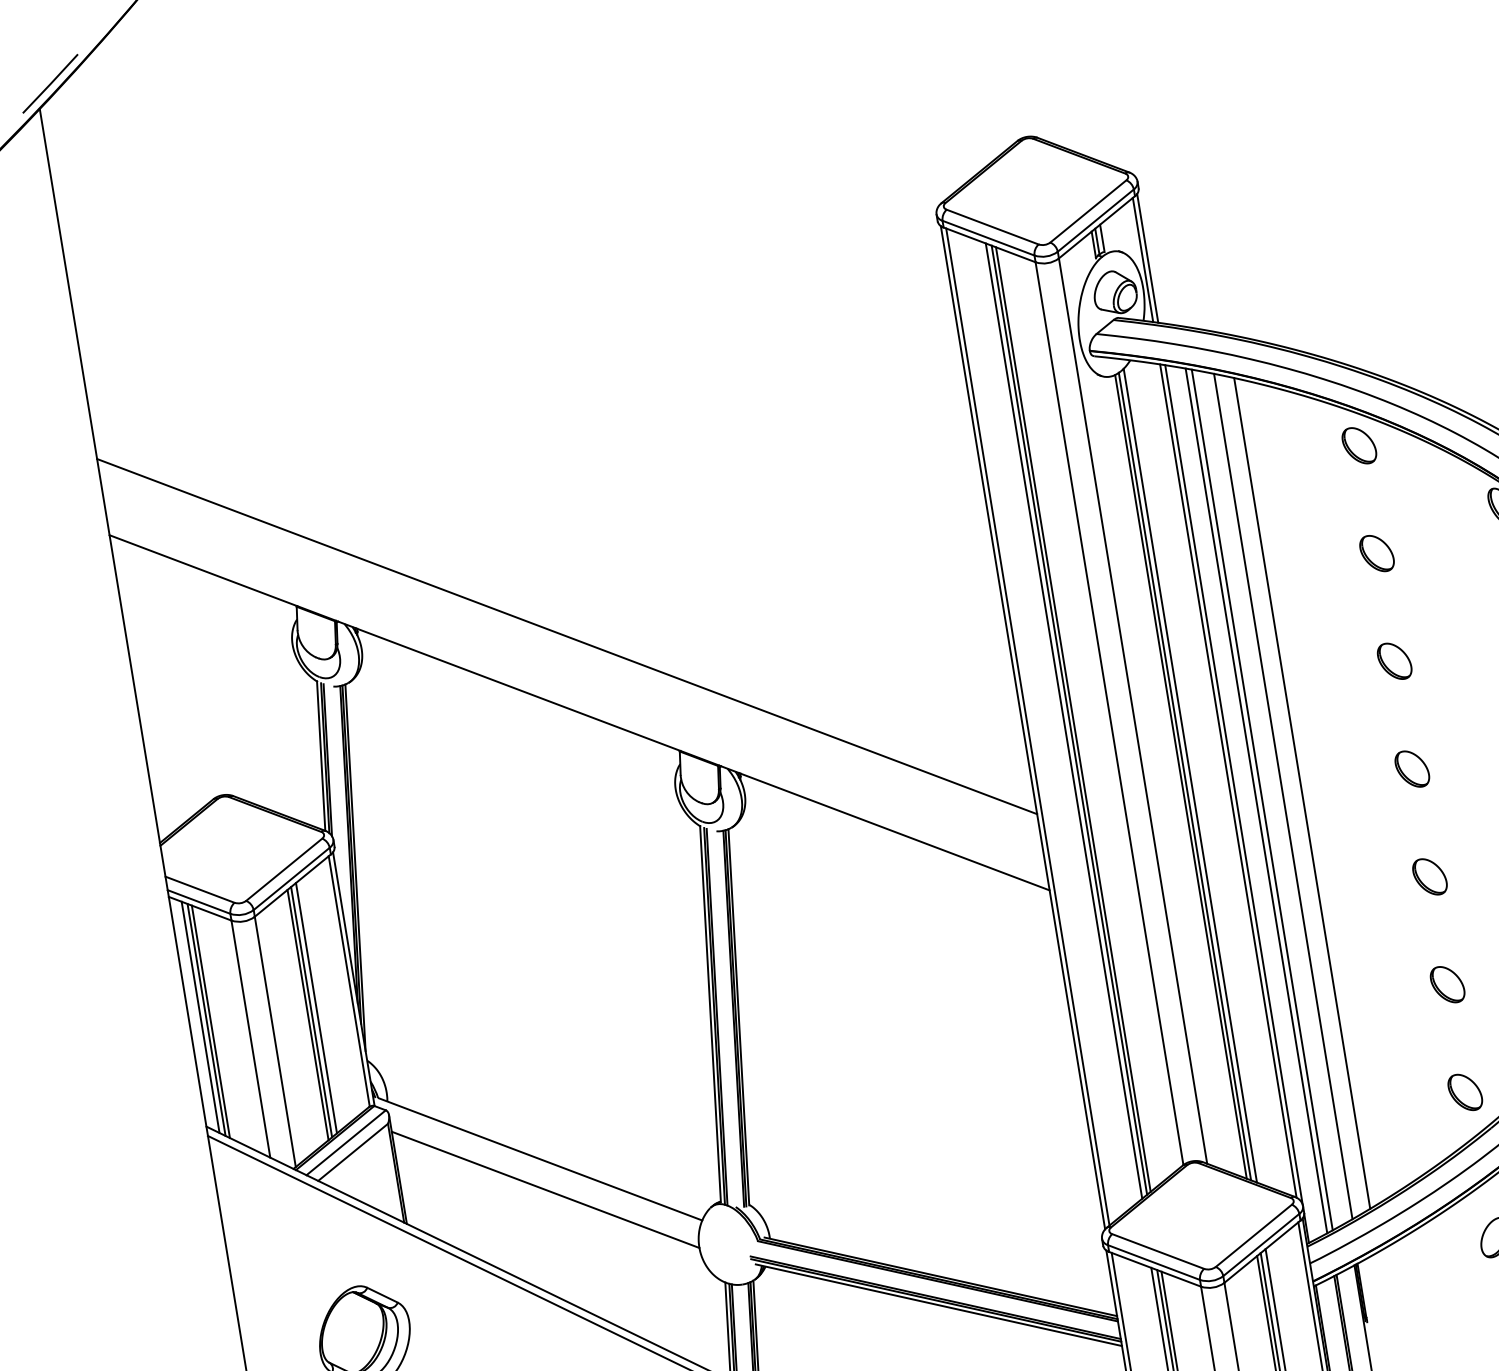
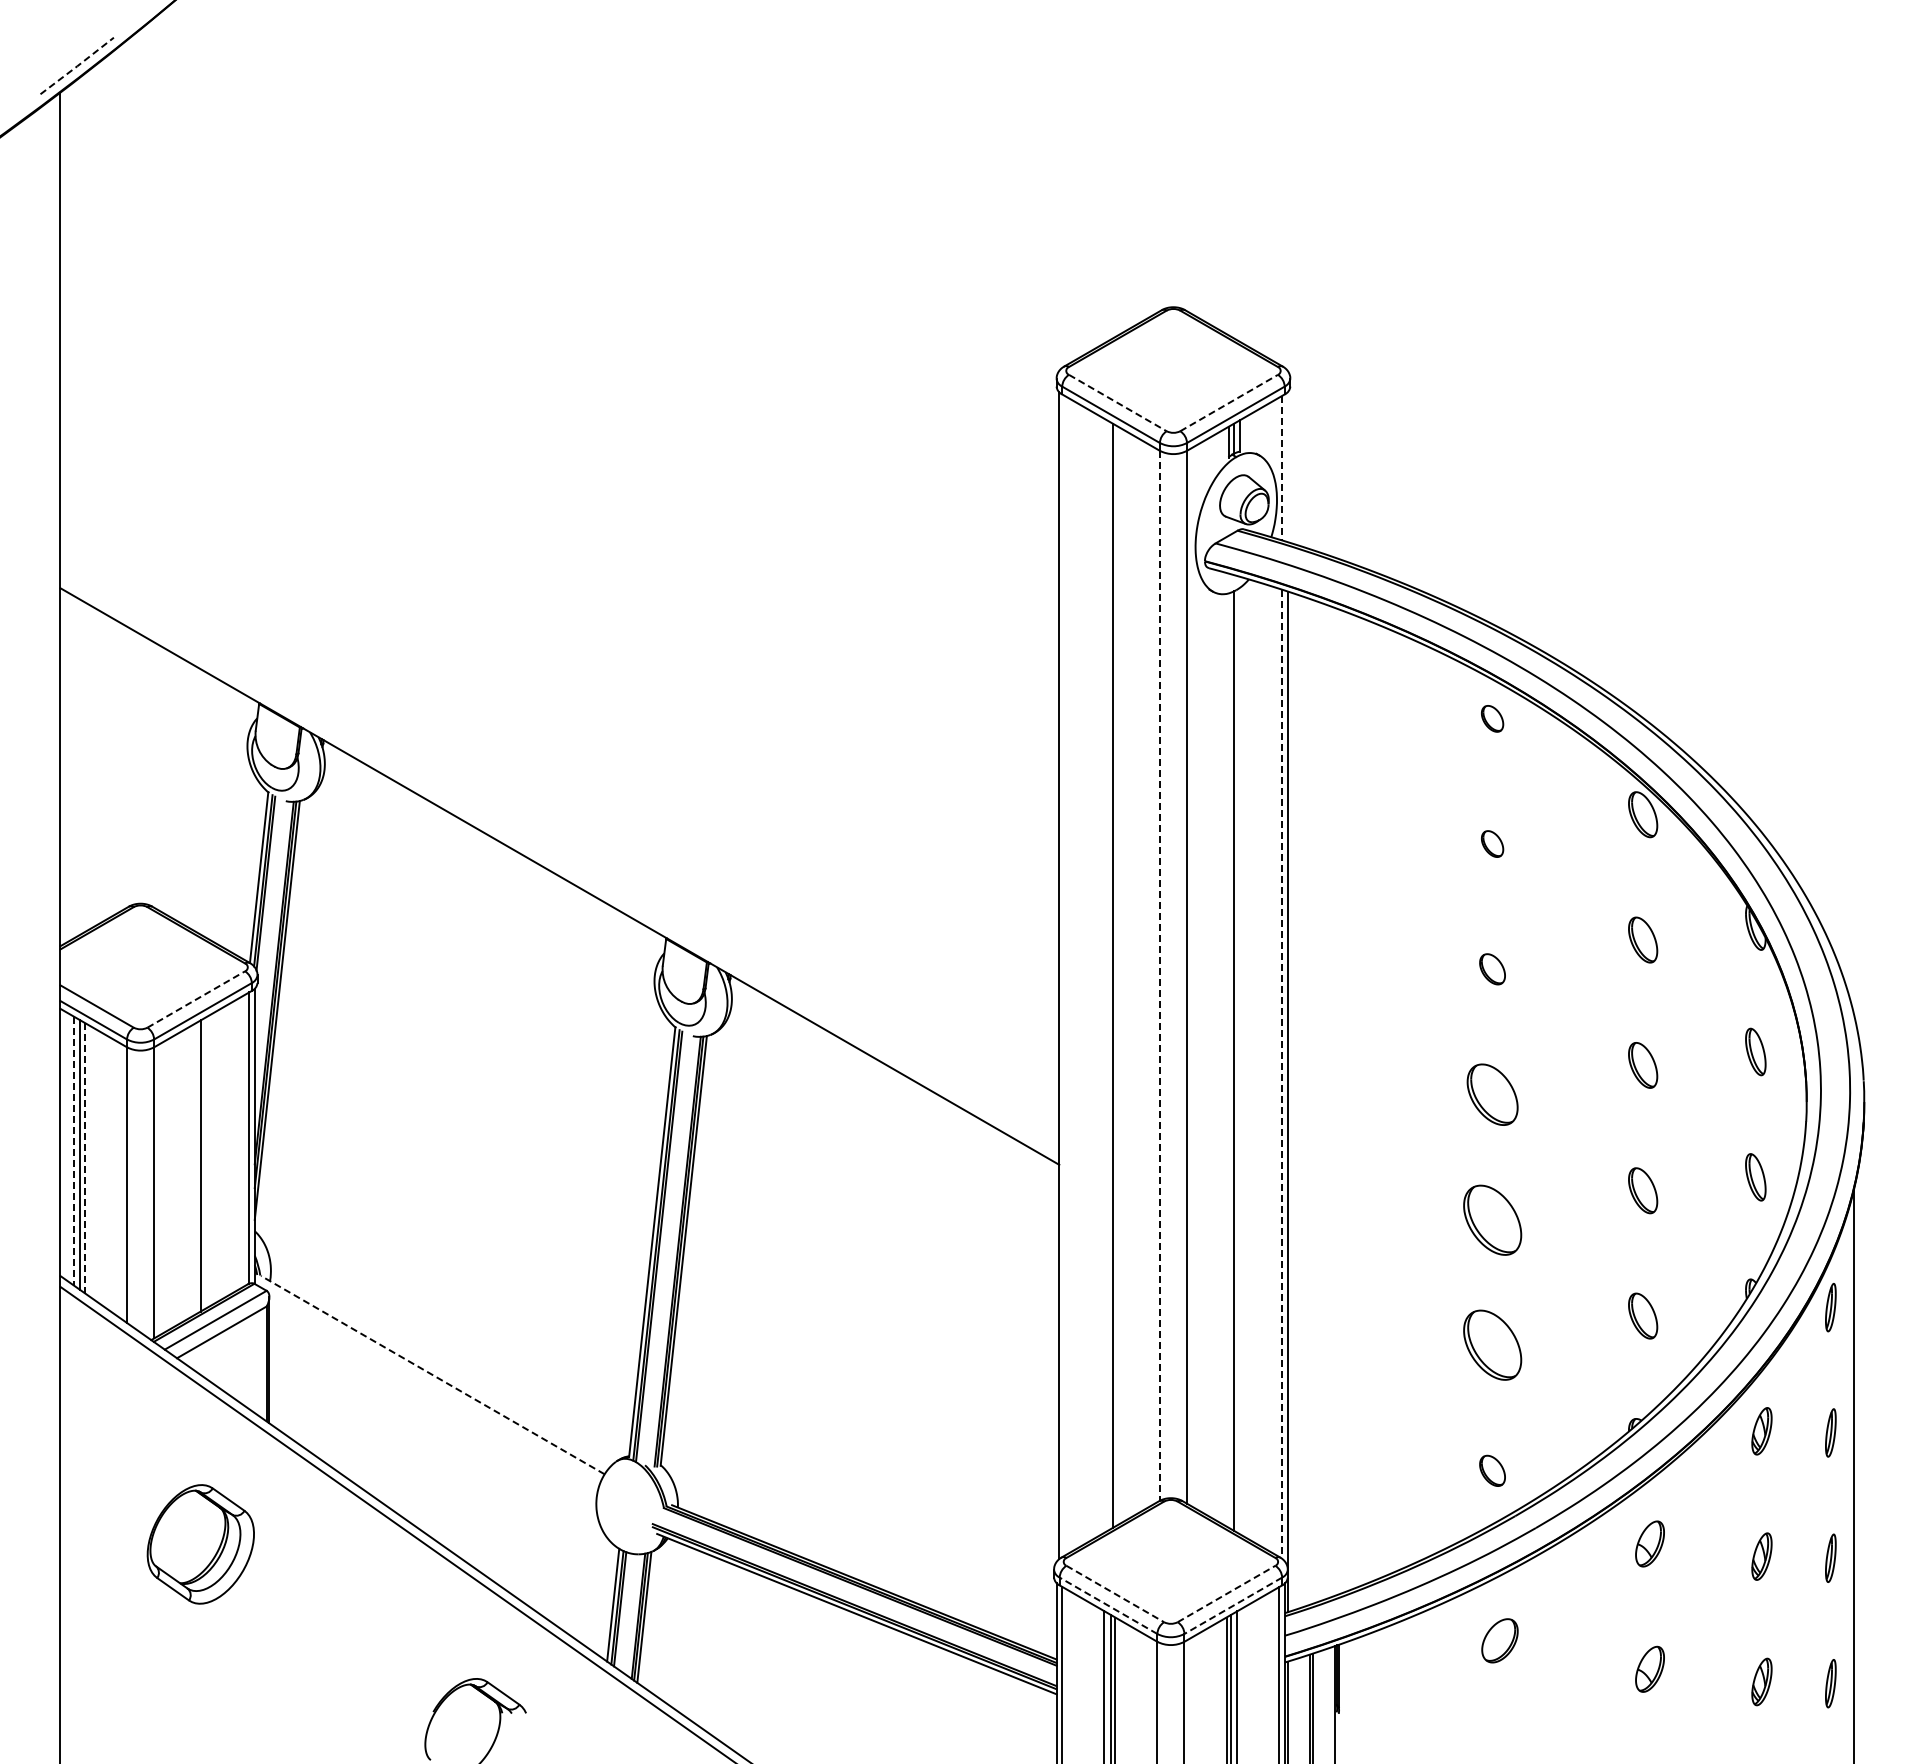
line: (50, 84) -> (77, 66), solid -> dashed
line: (1088, 210) -> (1229, 402), solid -> dashed
line: (993, 227) -> (1118, 403), solid -> dashed
line: (1147, 258) -> (1287, 467), removed
line: (1143, 260) -> (1282, 468), solid -> dashed
part: (1359, 445) -> (1492, 718), size x0.6
part: (1376, 553) -> (1492, 843), size x0.6
line: (566, 636) -> (559, 787), removed
part: (1394, 660) -> (1492, 968), size x0.7
line: (1109, 713) -> (1159, 975), solid -> dashed
line: (1073, 719) -> (1117, 975), removed
line: (1064, 720) -> (1107, 975), removed
line: (1027, 726) -> (1064, 975), removed
part: (1412, 768) -> (1492, 1094), size x1.4
line: (1189, 775) -> (1239, 1060), removed
line: (1181, 776) -> (1229, 1060), removed
line: (1228, 781) -> (1282, 1074), solid -> dashed
line: (1302, 793) -> (1363, 1101), removed
line: (1283, 796) -> (1341, 1101), removed
line: (1261, 799) -> (1316, 1101), removed
line: (1256, 800) -> (1310, 1101), removed
line: (284, 869) -> (196, 999), solid -> dashed
part: (1429, 876) -> (1492, 1219), size x1.6
part: (1447, 984) -> (1492, 1345), size x1.6
line: (316, 1007) -> (207, 1161), removed
line: (308, 1015) -> (196, 1168), removed
line: (200, 1017) -> (74, 1151), solid -> dashed
line: (210, 1022) -> (84, 1158), solid -> dashed
part: (1465, 1092) -> (1492, 1470), size x0.7
line: (540, 1158) -> (432, 1374), solid -> dashed
line: (545, 1189) -> (432, 1410), removed
line: (1253, 1235) -> (1226, 1593), solid -> dashed
line: (1260, 1245) -> (1232, 1606), solid -> dashed
line: (1158, 1251) -> (1115, 1594), solid -> dashed
line: (1153, 1262) -> (1108, 1605), solid -> dashed

